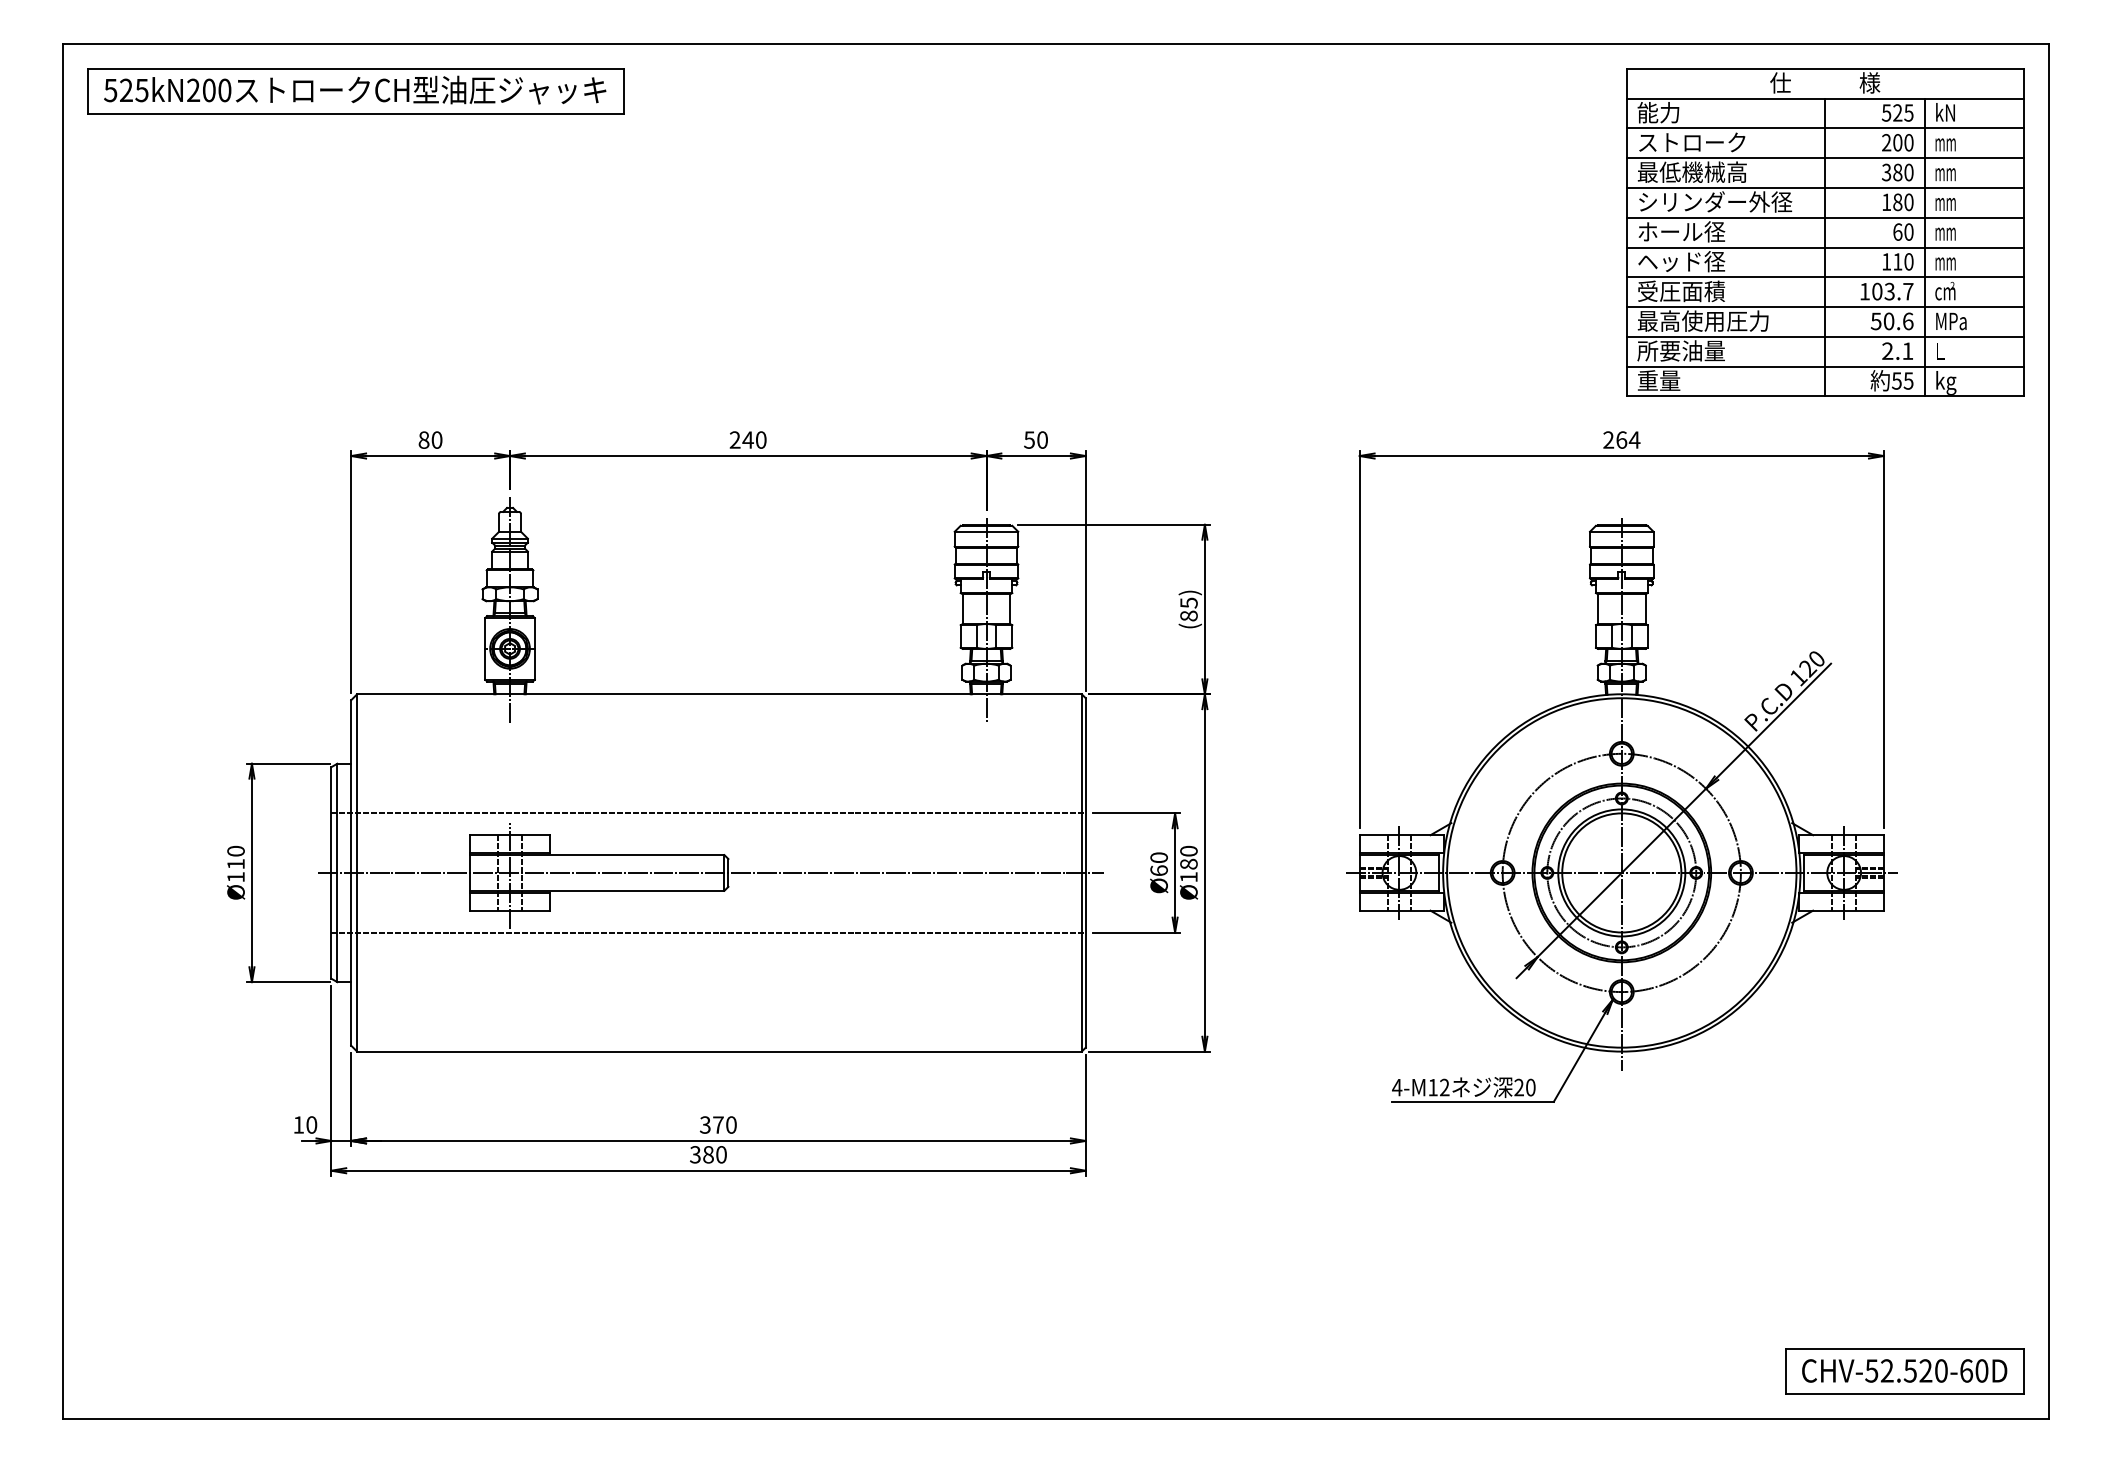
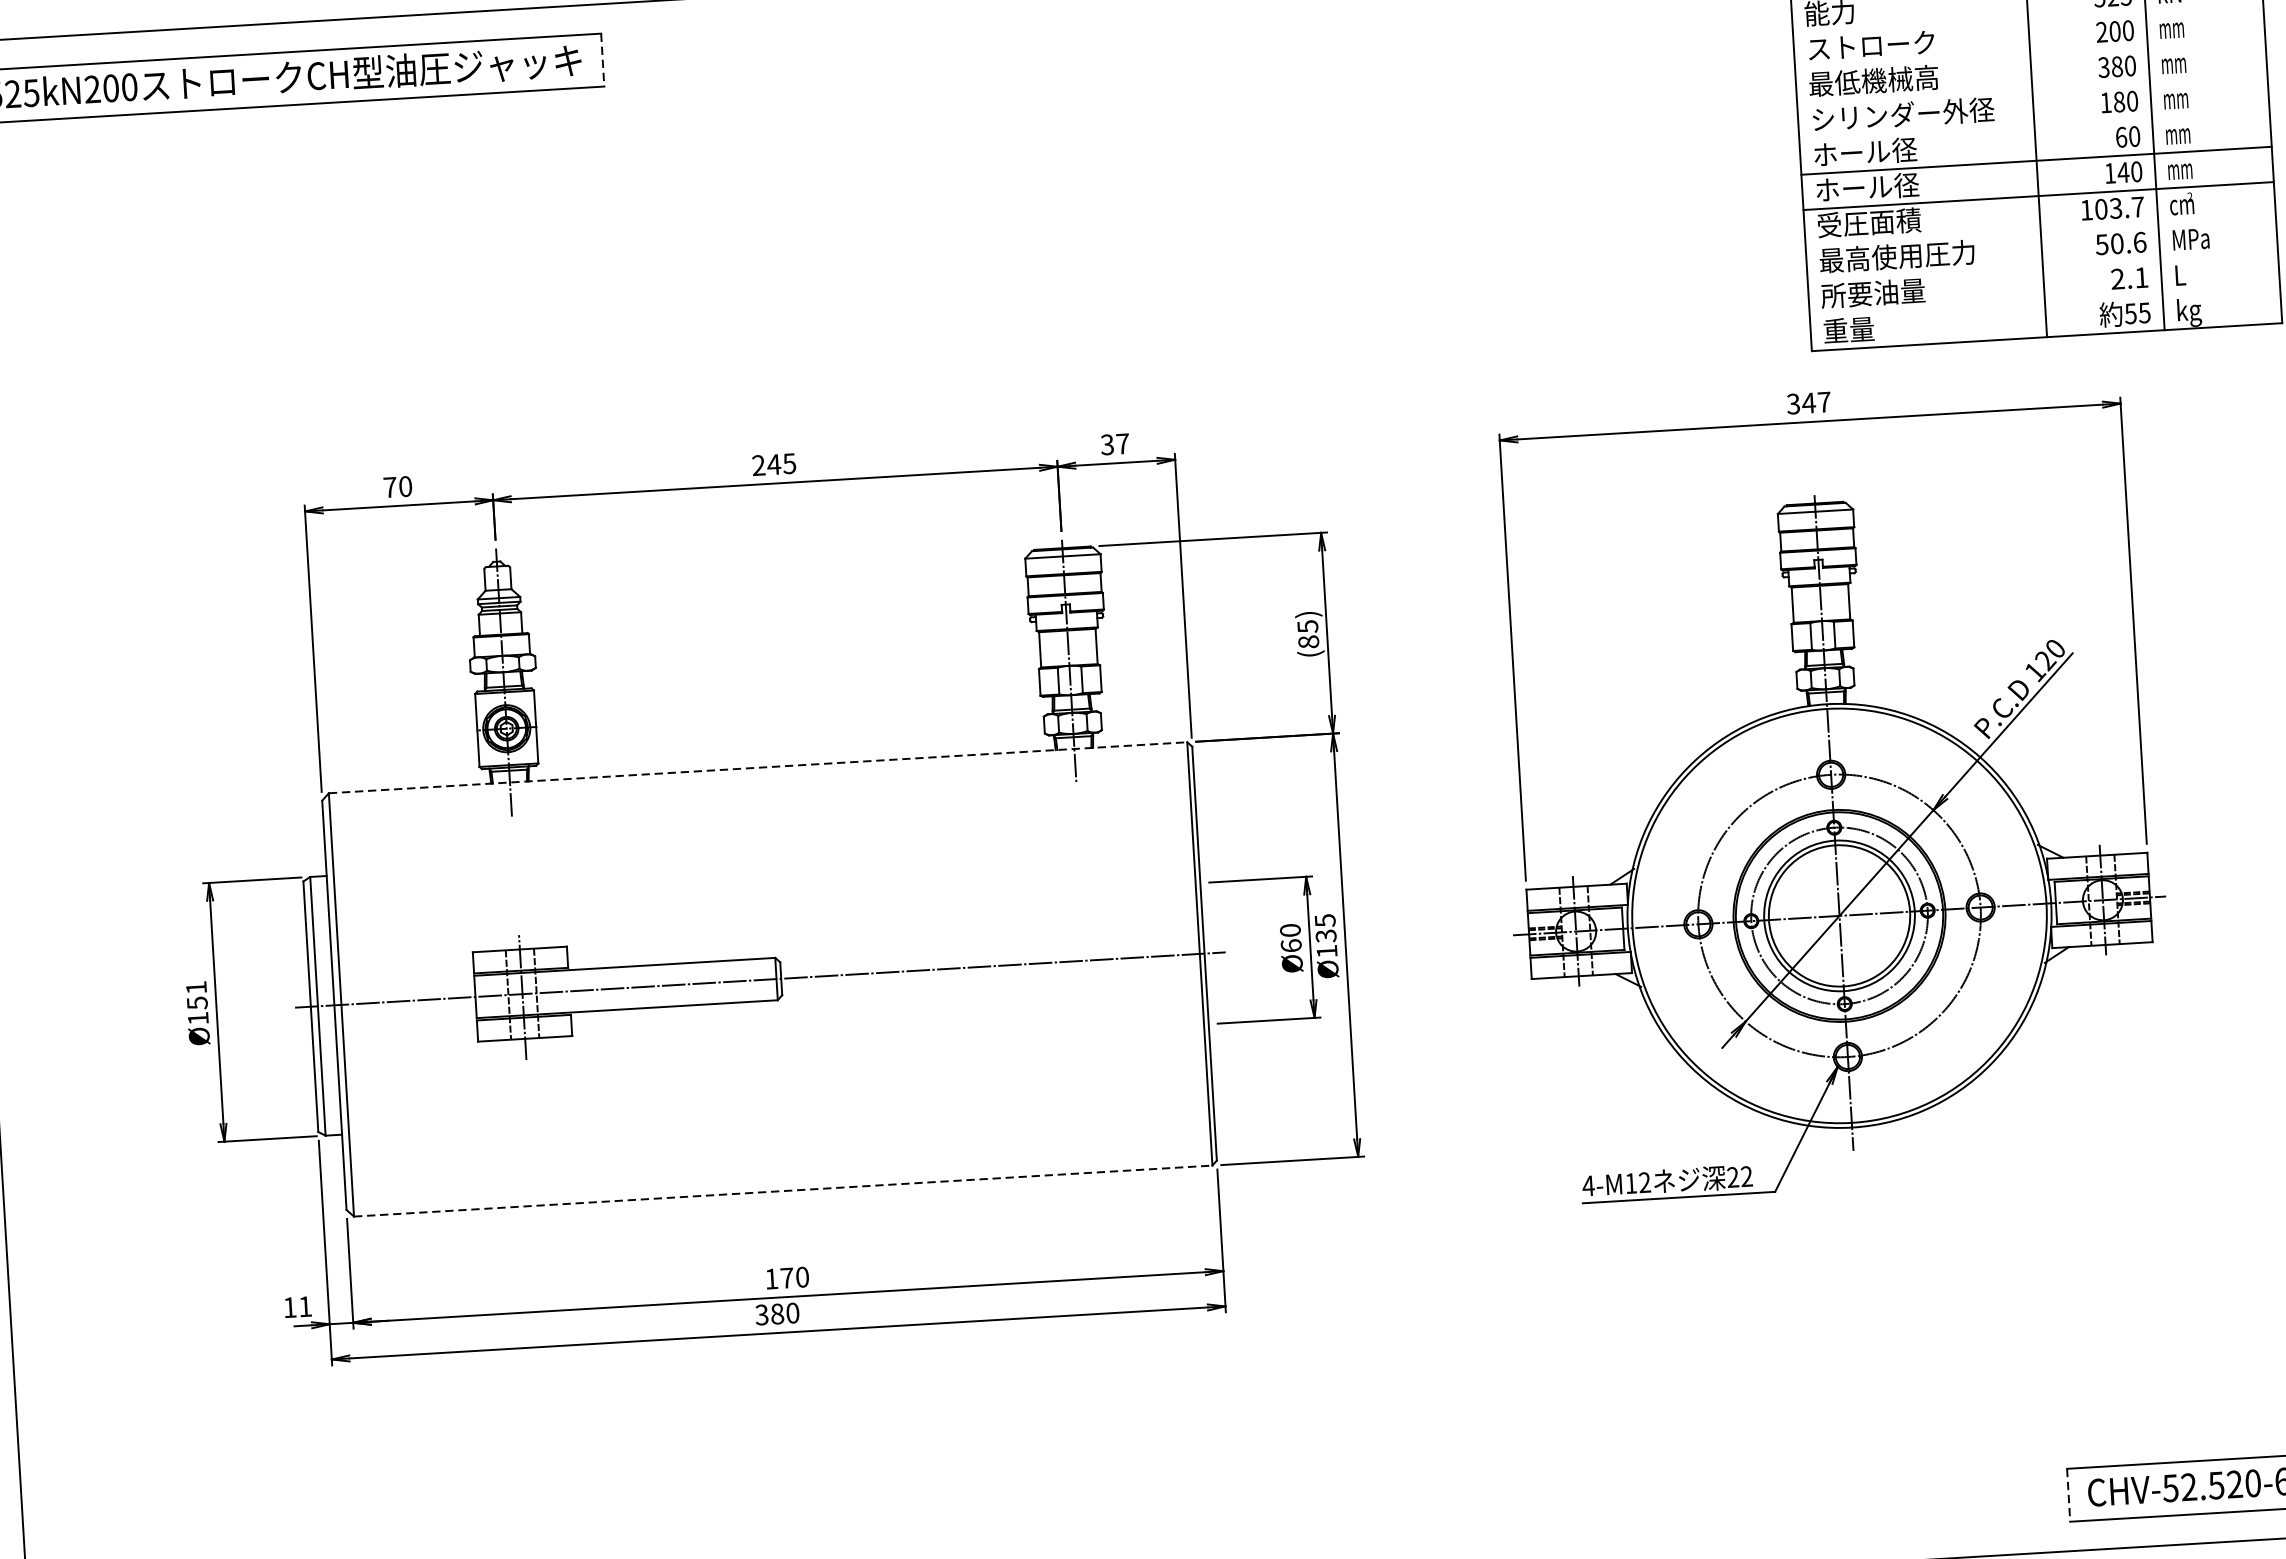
line: (624, 91) -> (603, 60), solid -> dashed
line: (1824, 128) -> (2027, 19), removed
line: (1824, 158) -> (2029, 55), removed
line: (1824, 188) -> (2031, 90), removed
line: (1824, 217) -> (2033, 125), removed
text: (1670, 261) -> (1854, 188), ヘッド径 -> ホール径
text: (1897, 261) -> (2123, 172), 110 -> 140
line: (1824, 307) -> (2039, 231), removed
line: (1824, 336) -> (2041, 266), removed
line: (1824, 366) -> (2044, 301), removed
text: (423, 439) -> (389, 486), 80 -> 70
text: (760, 439) -> (788, 463), 240 -> 245
text: (1035, 439) -> (1114, 443), 50 -> 37
text: (1621, 439) -> (1808, 402), 264 -> 347
line: (719, 694) -> (758, 768), solid -> dashed
line: (708, 813) -> (753, 909), removed
text: (235, 857) -> (196, 995), Ø110 -> Ø151
text: (1188, 857) -> (1325, 928), Ø180 -> Ø135
line: (708, 932) -> (761, 1050), removed
line: (719, 1051) -> (783, 1190), solid -> dashed
text: (1530, 1087) -> (1746, 1176), 20 -> 22
text: (311, 1124) -> (305, 1306), 10 -> 11
text: (704, 1124) -> (770, 1278), 370 -> 170
line: (1785, 1372) -> (2068, 1496), solid -> dashed

